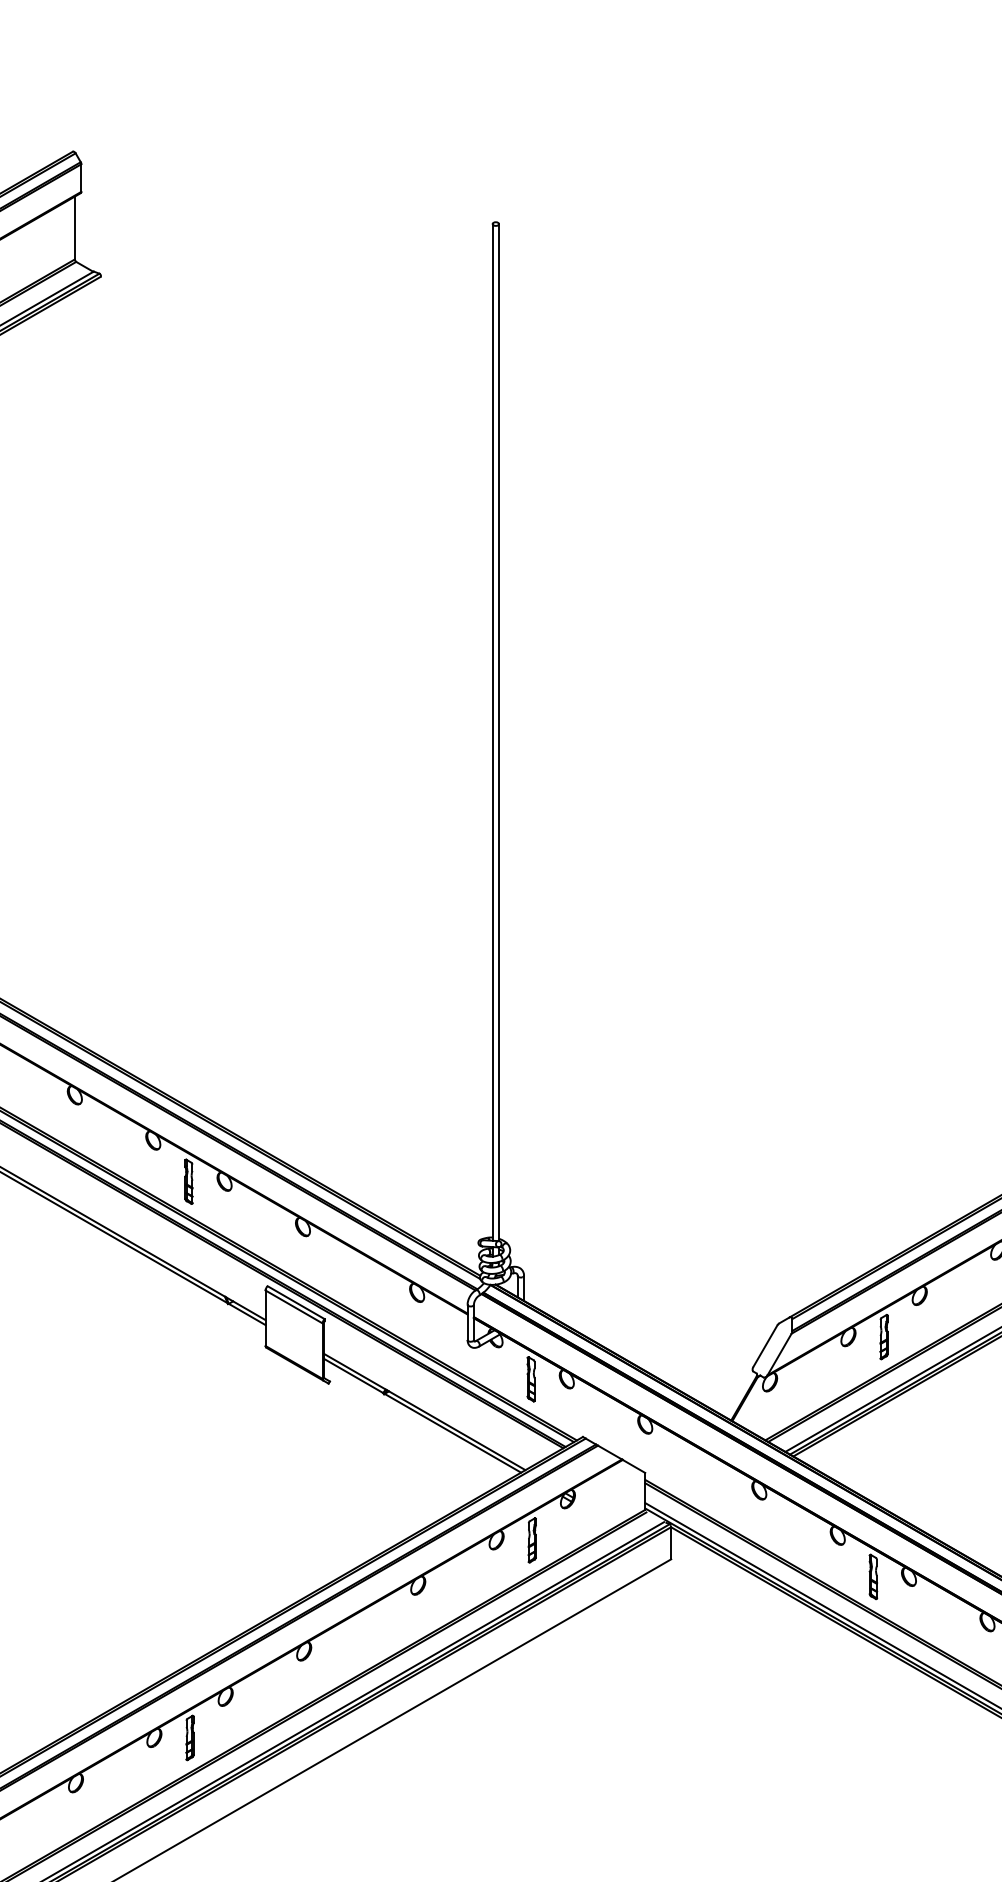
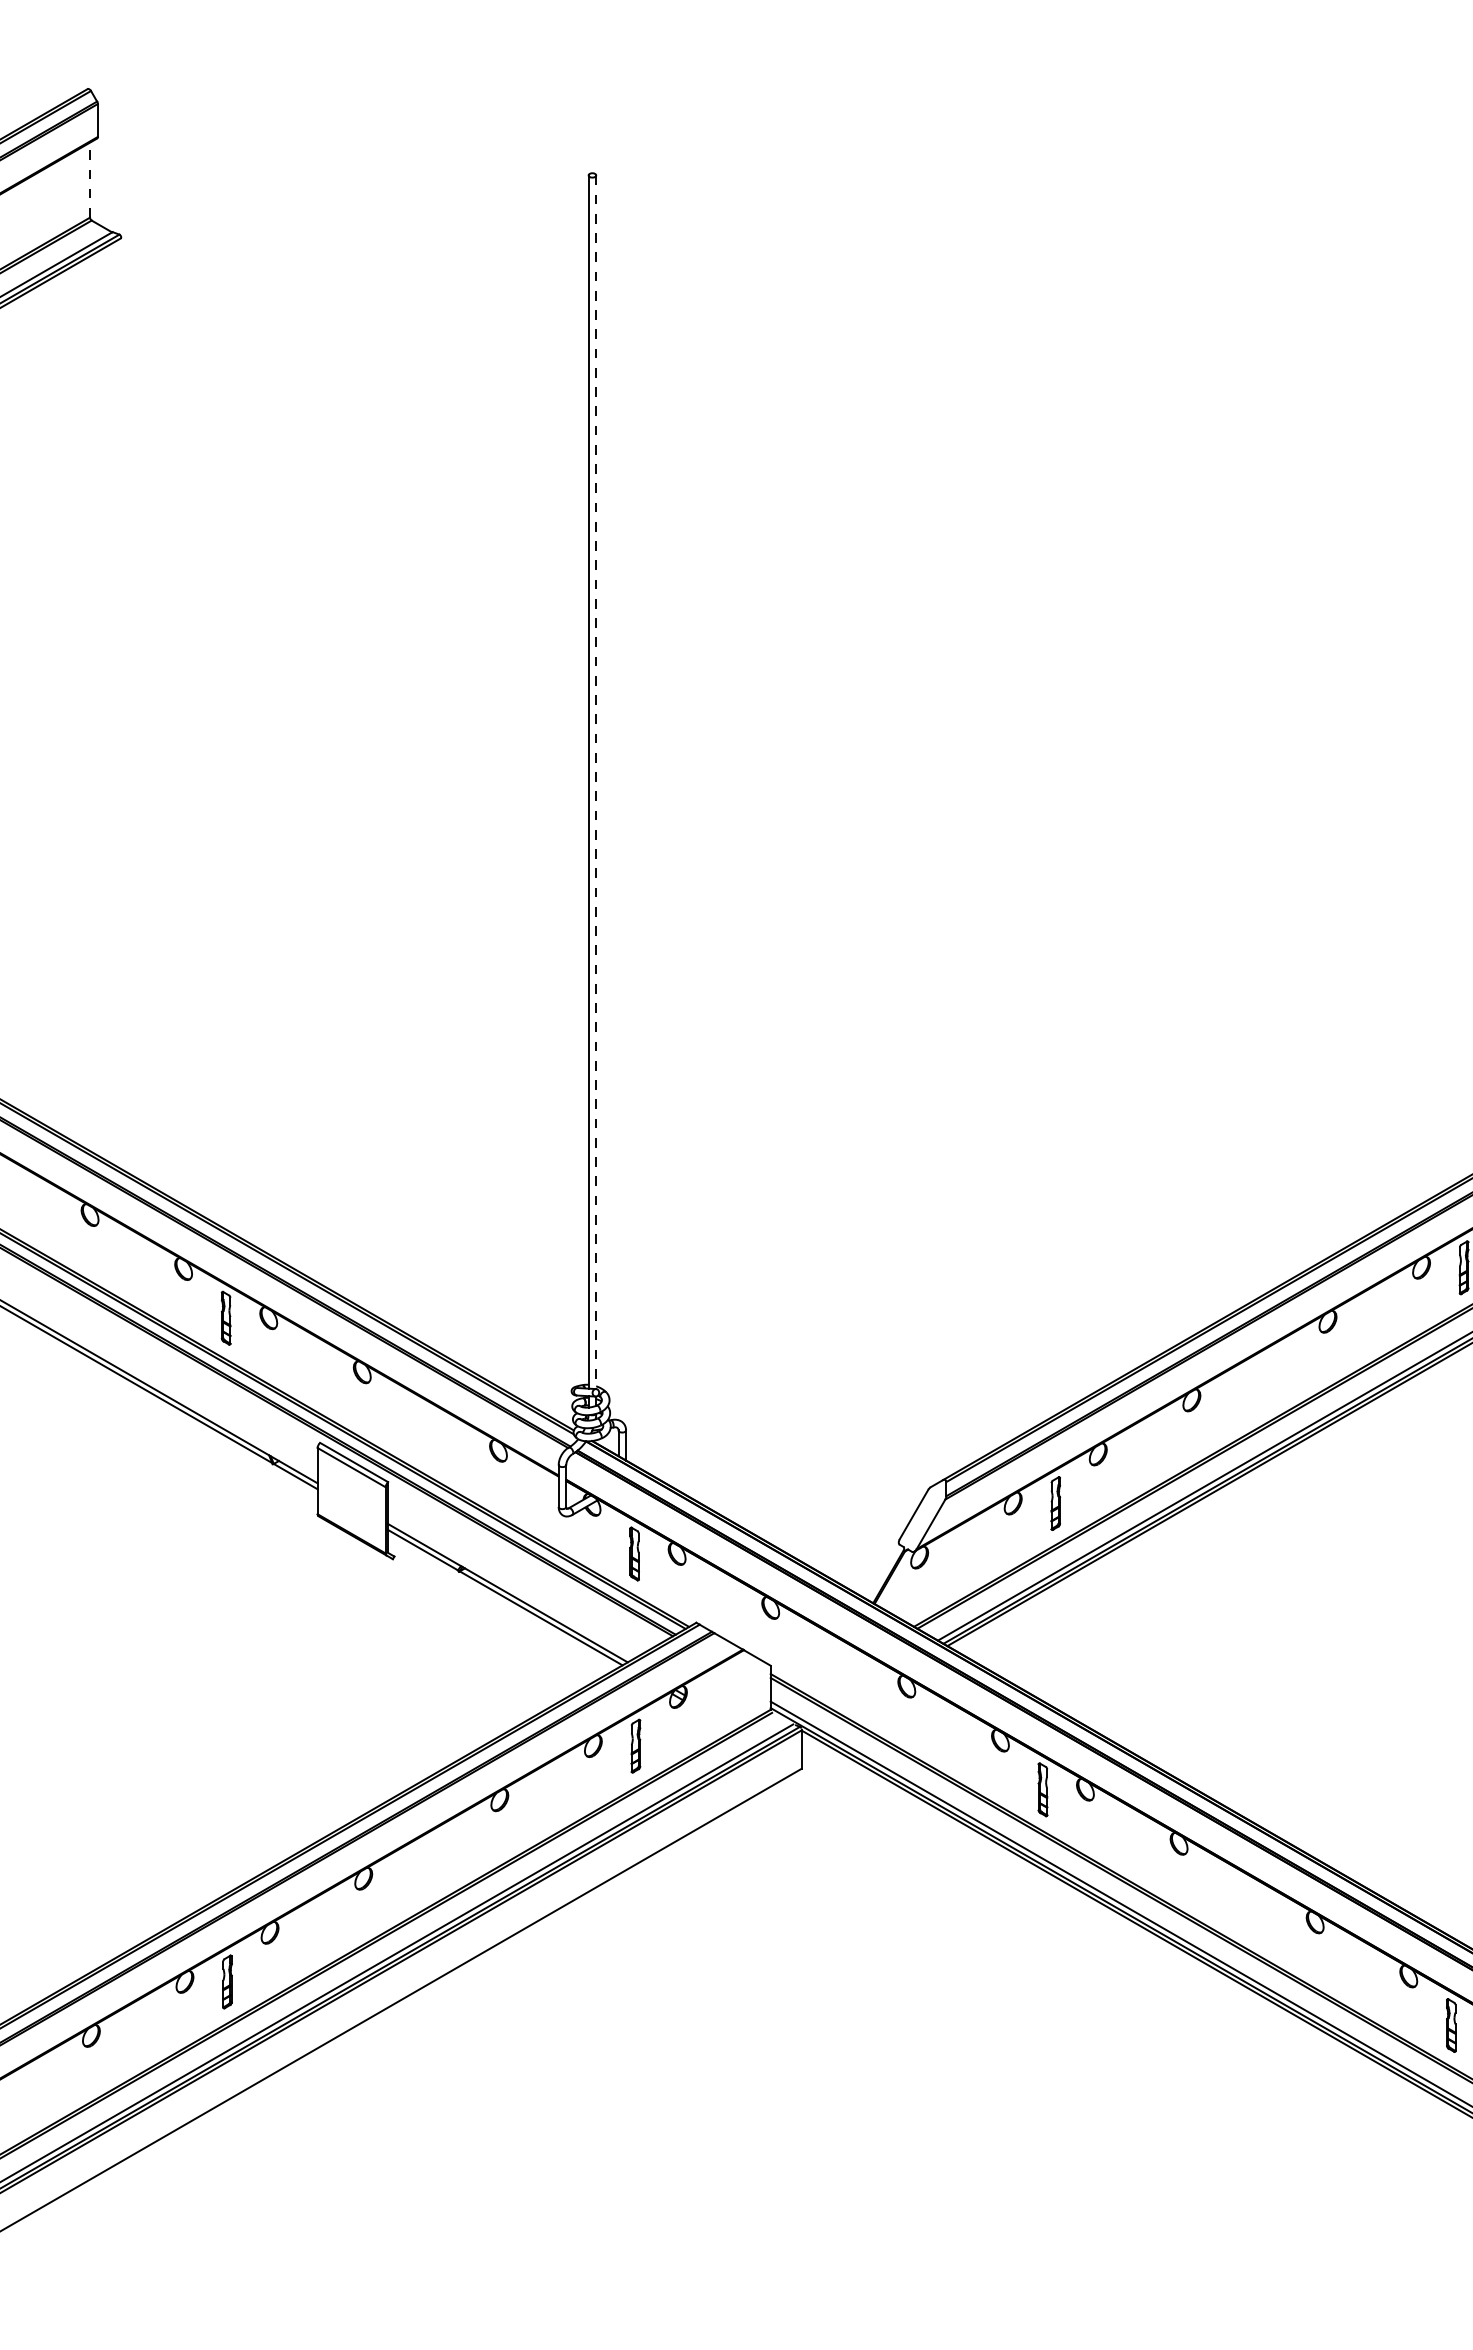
line: (74, 228) -> (89, 180), solid -> dashed
line: (499, 732) -> (596, 782), solid -> dashed

